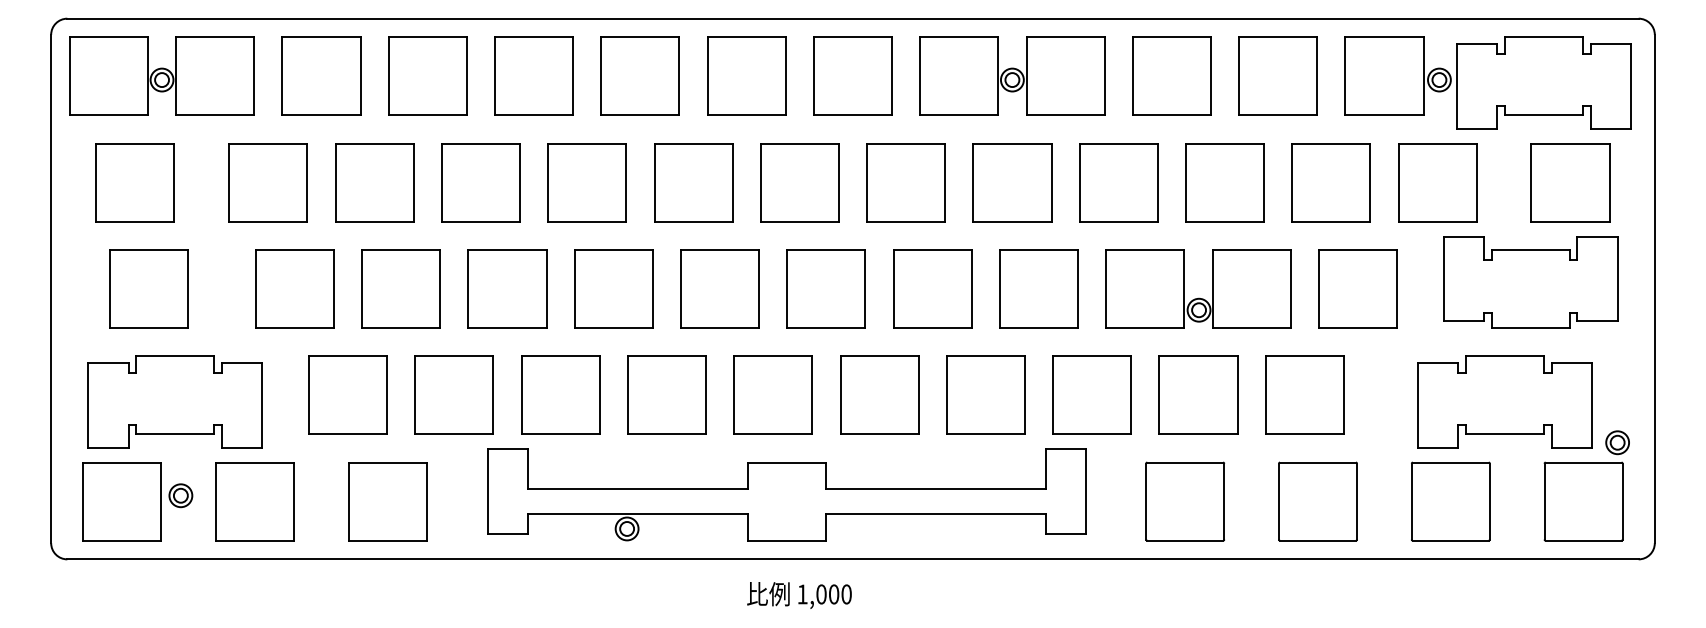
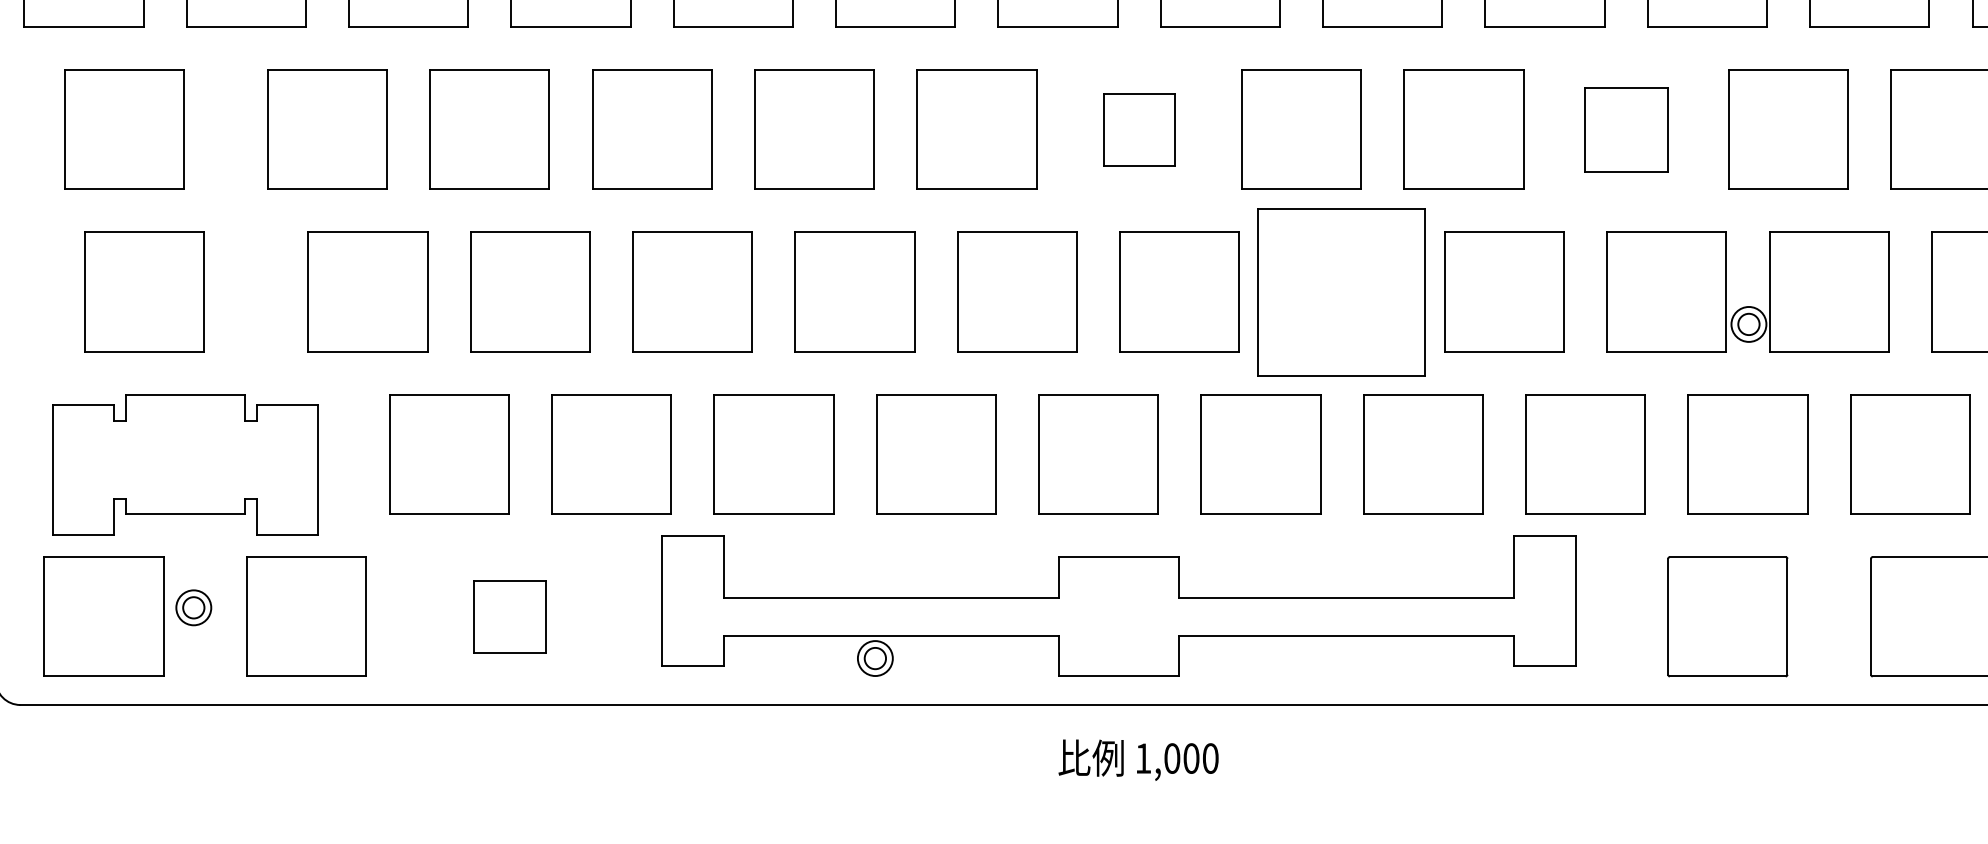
part: (799, 182) -> (1138, 129), size x0.6
part: (1118, 182) -> (1625, 129), size x0.7
part: (932, 288) -> (1341, 291), size x1.4
part: (387, 501) -> (509, 616), size x0.6

